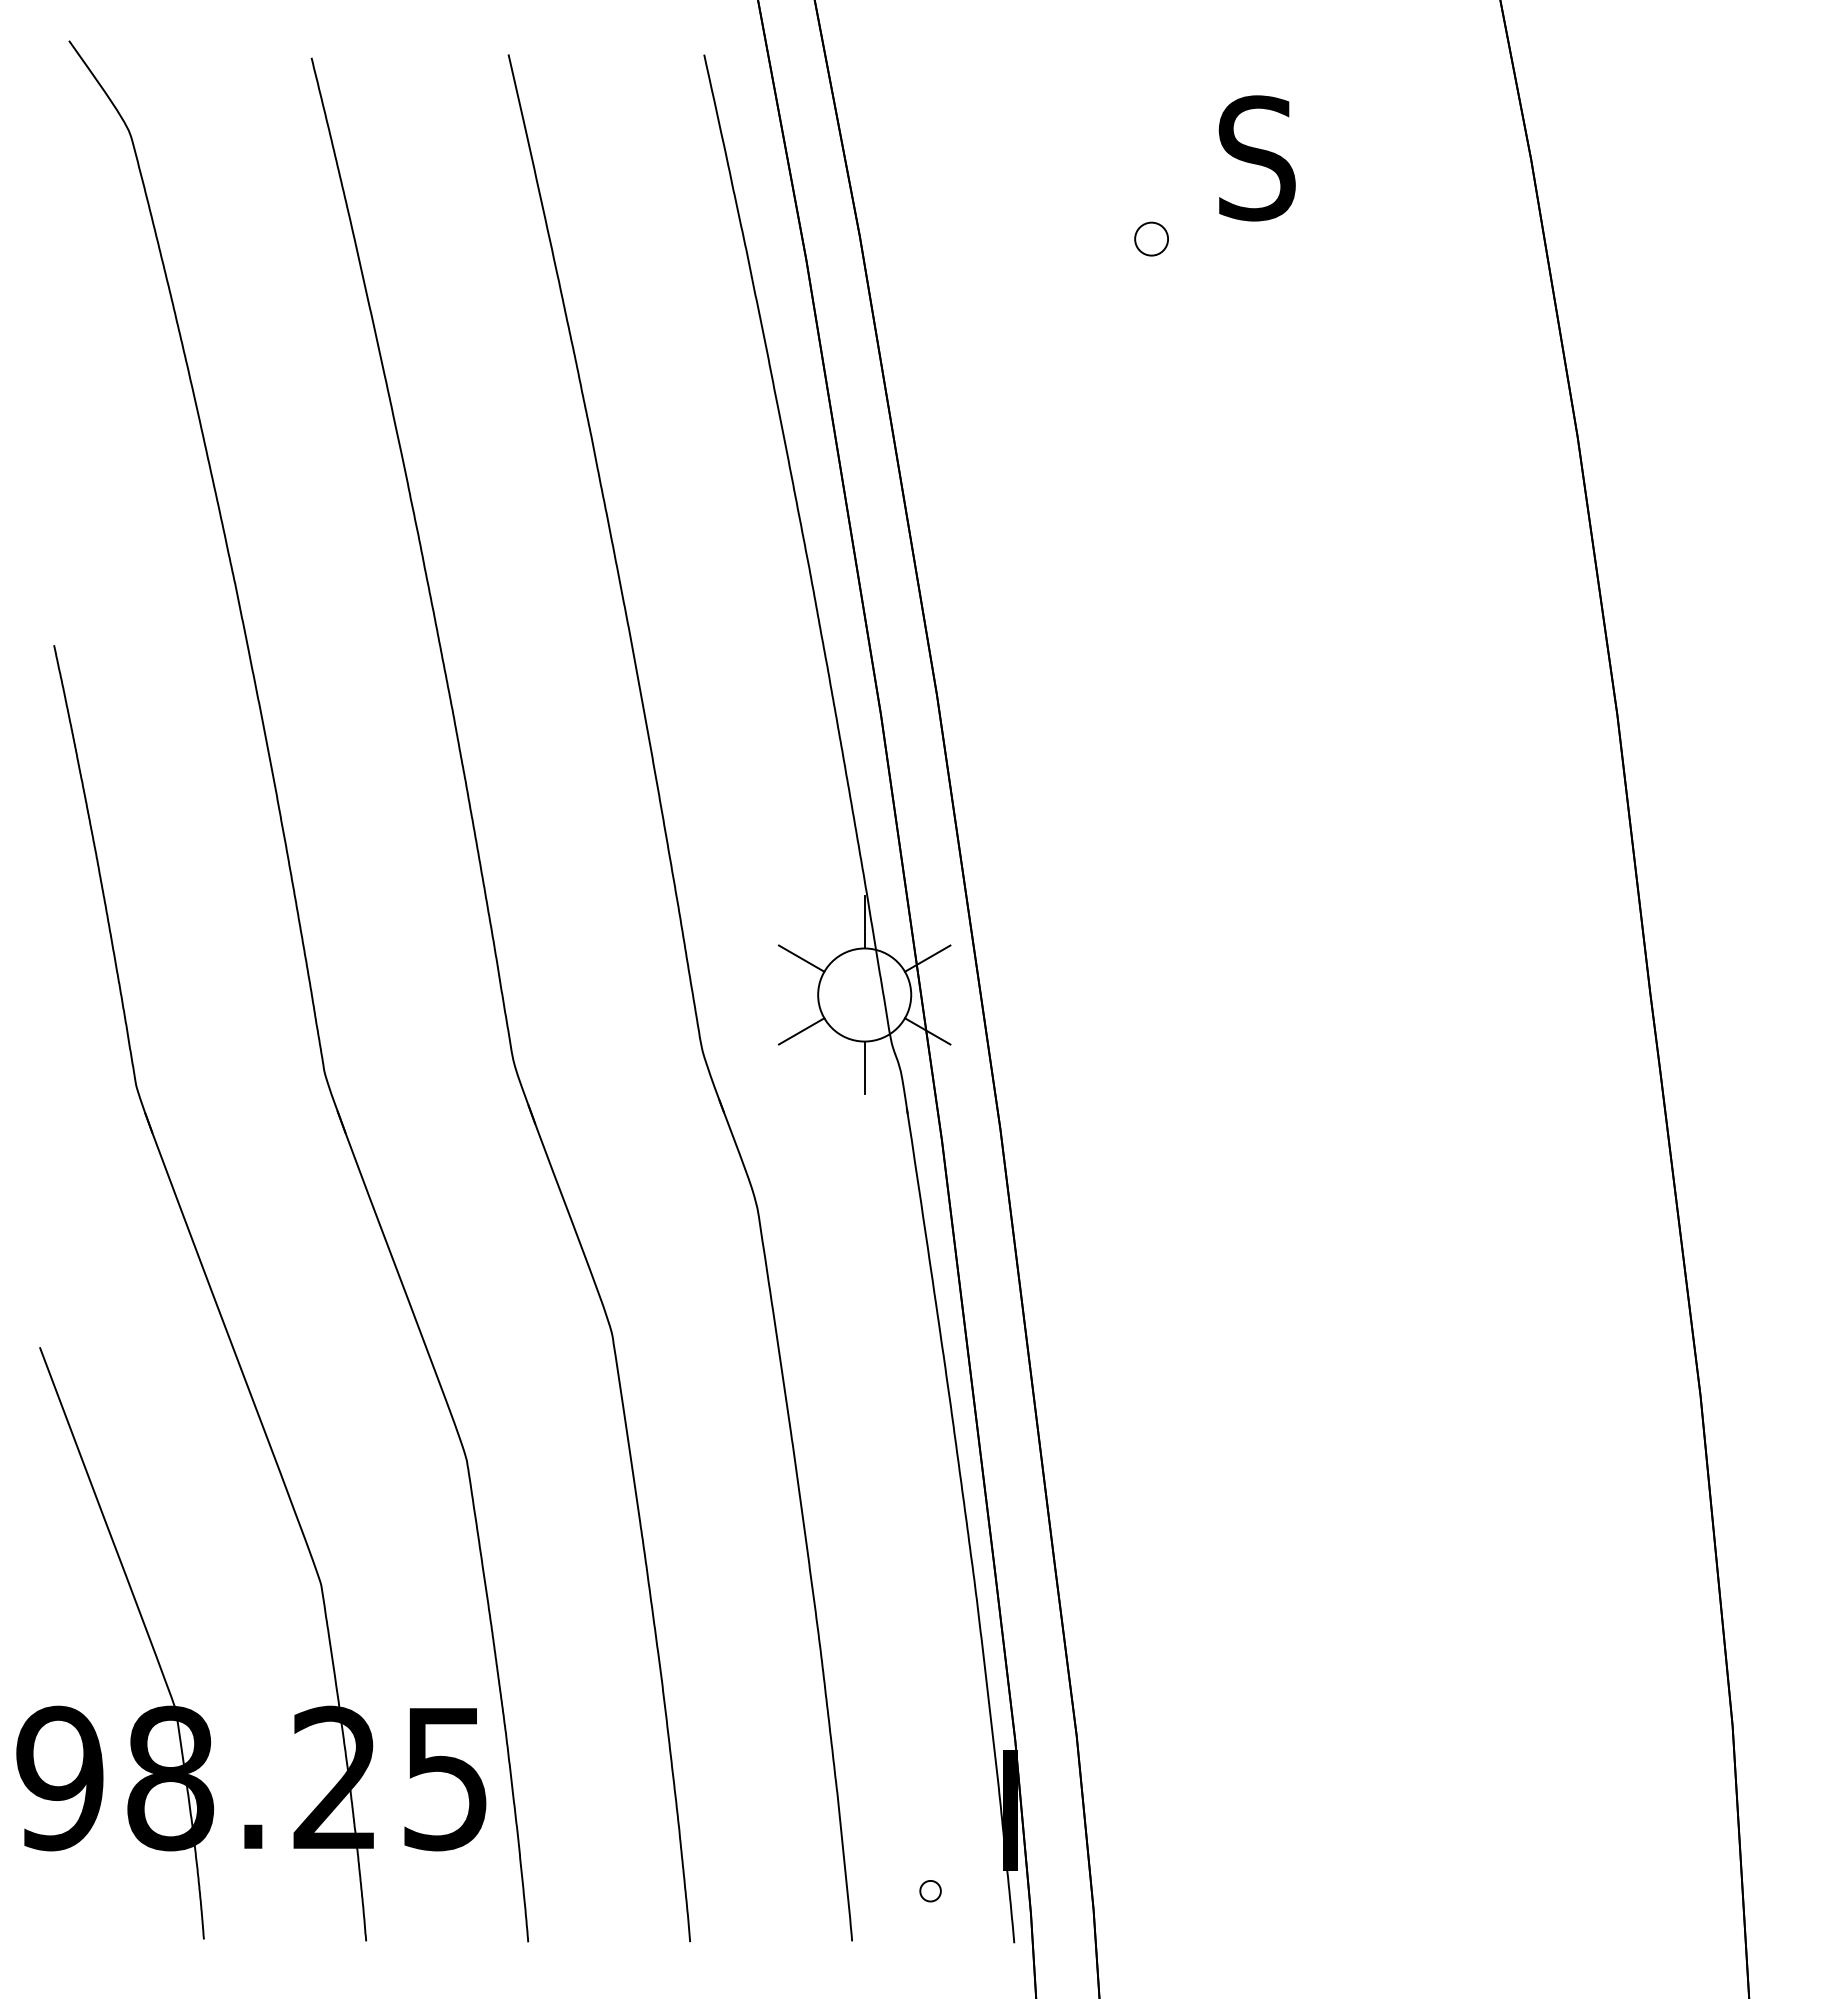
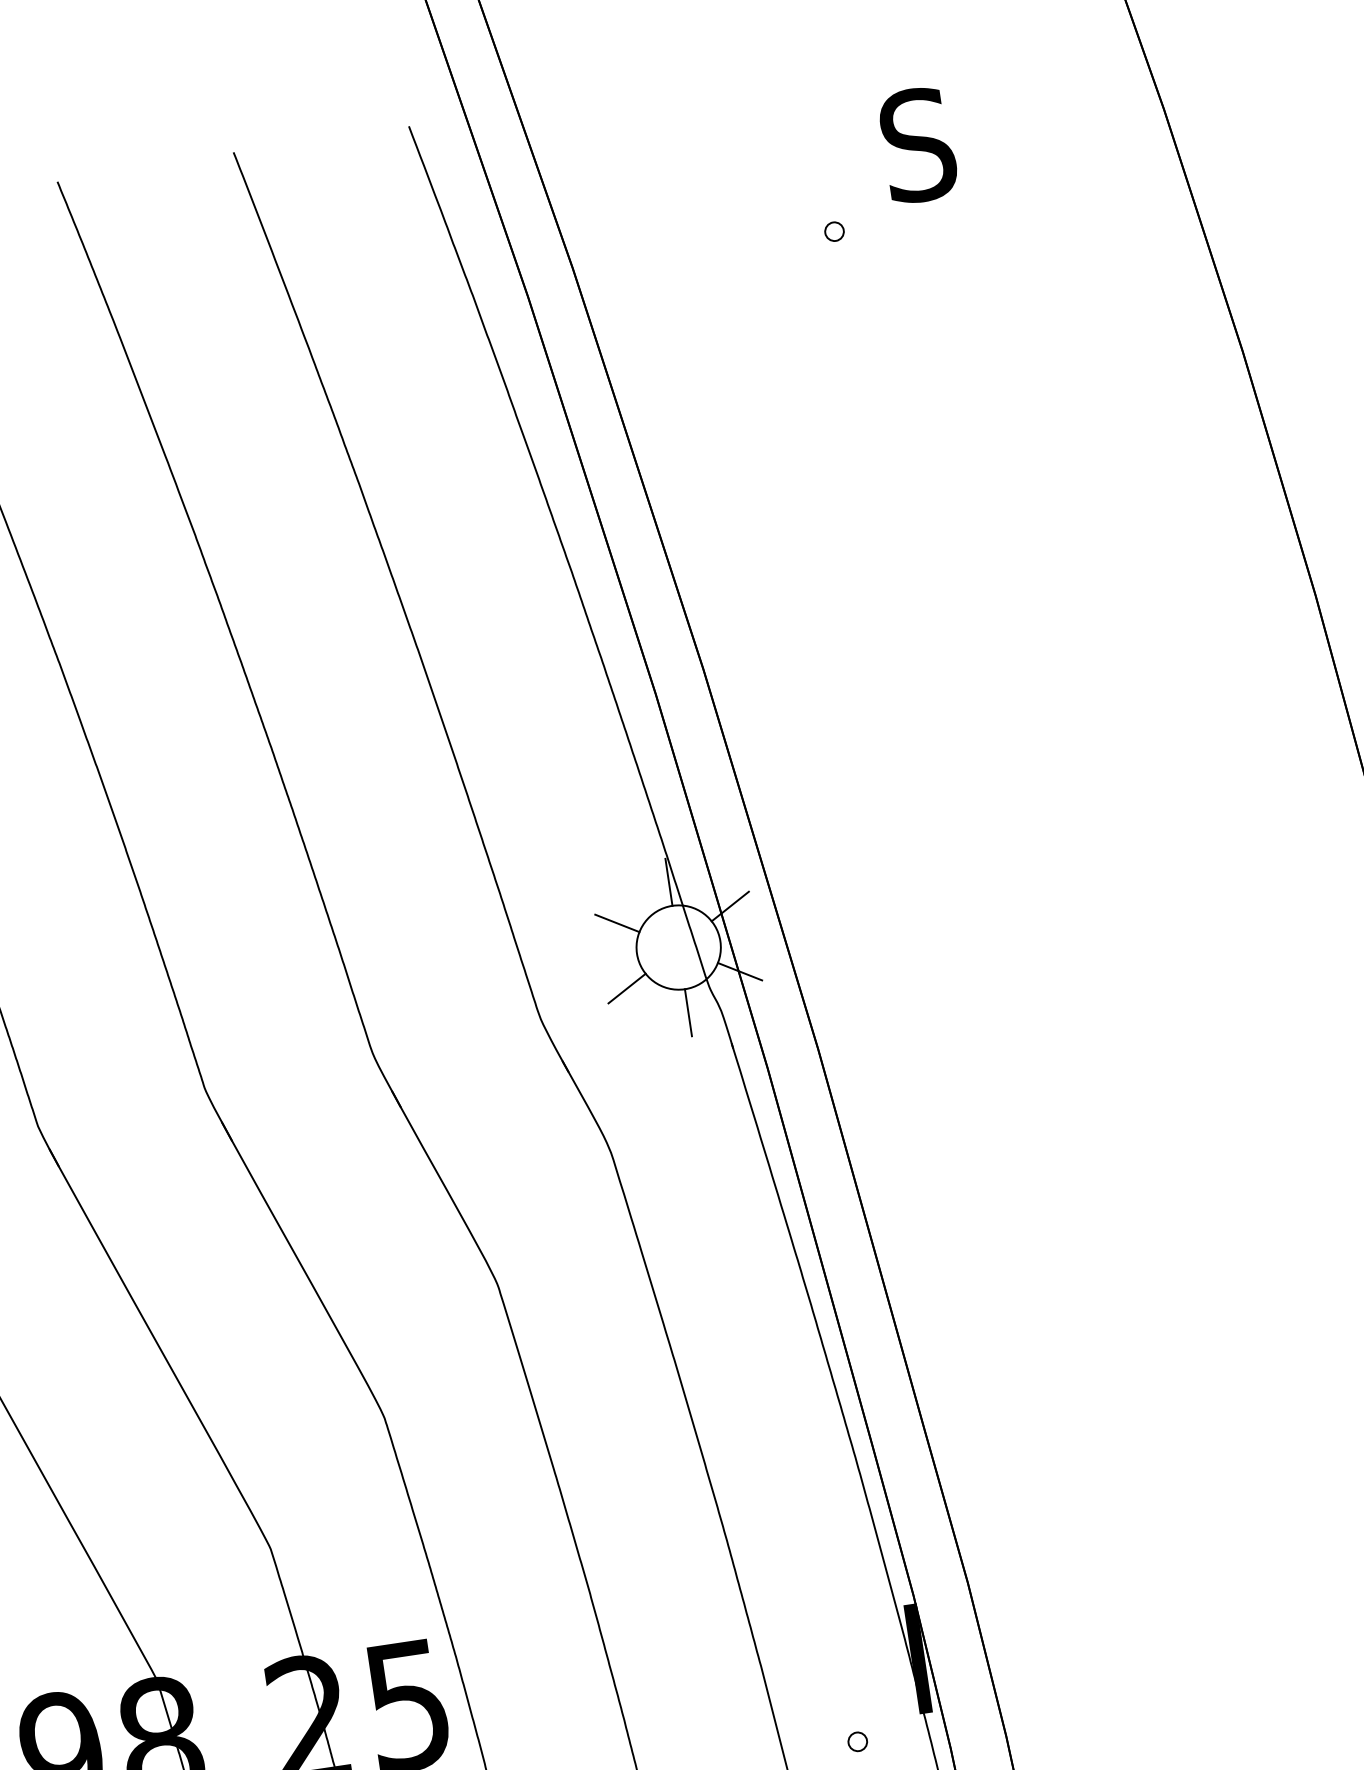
part: (1151, 238) -> (834, 231), size x0.62

